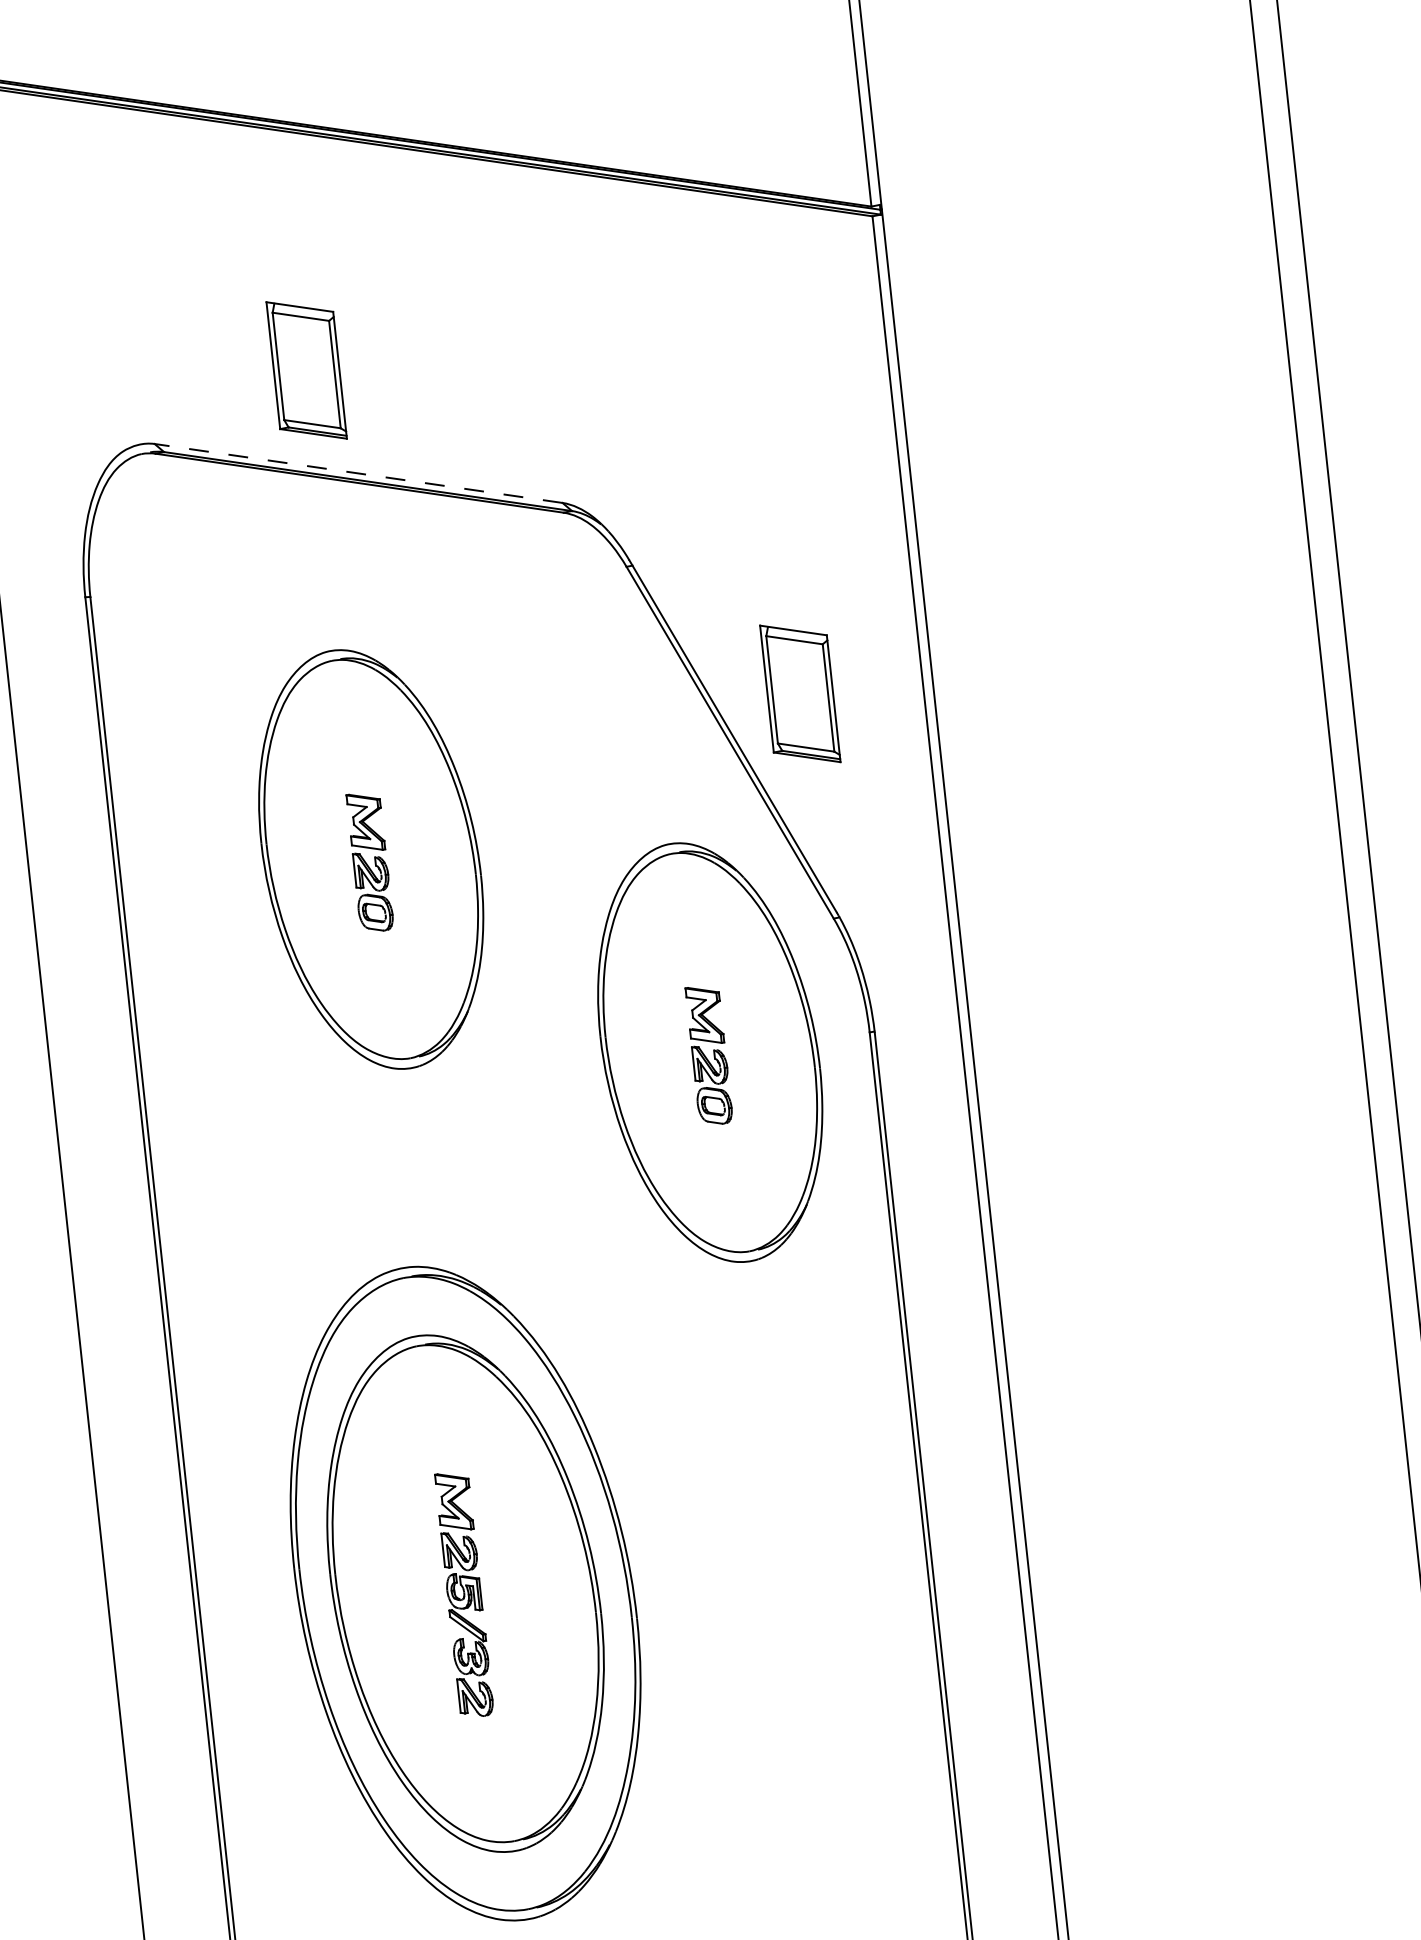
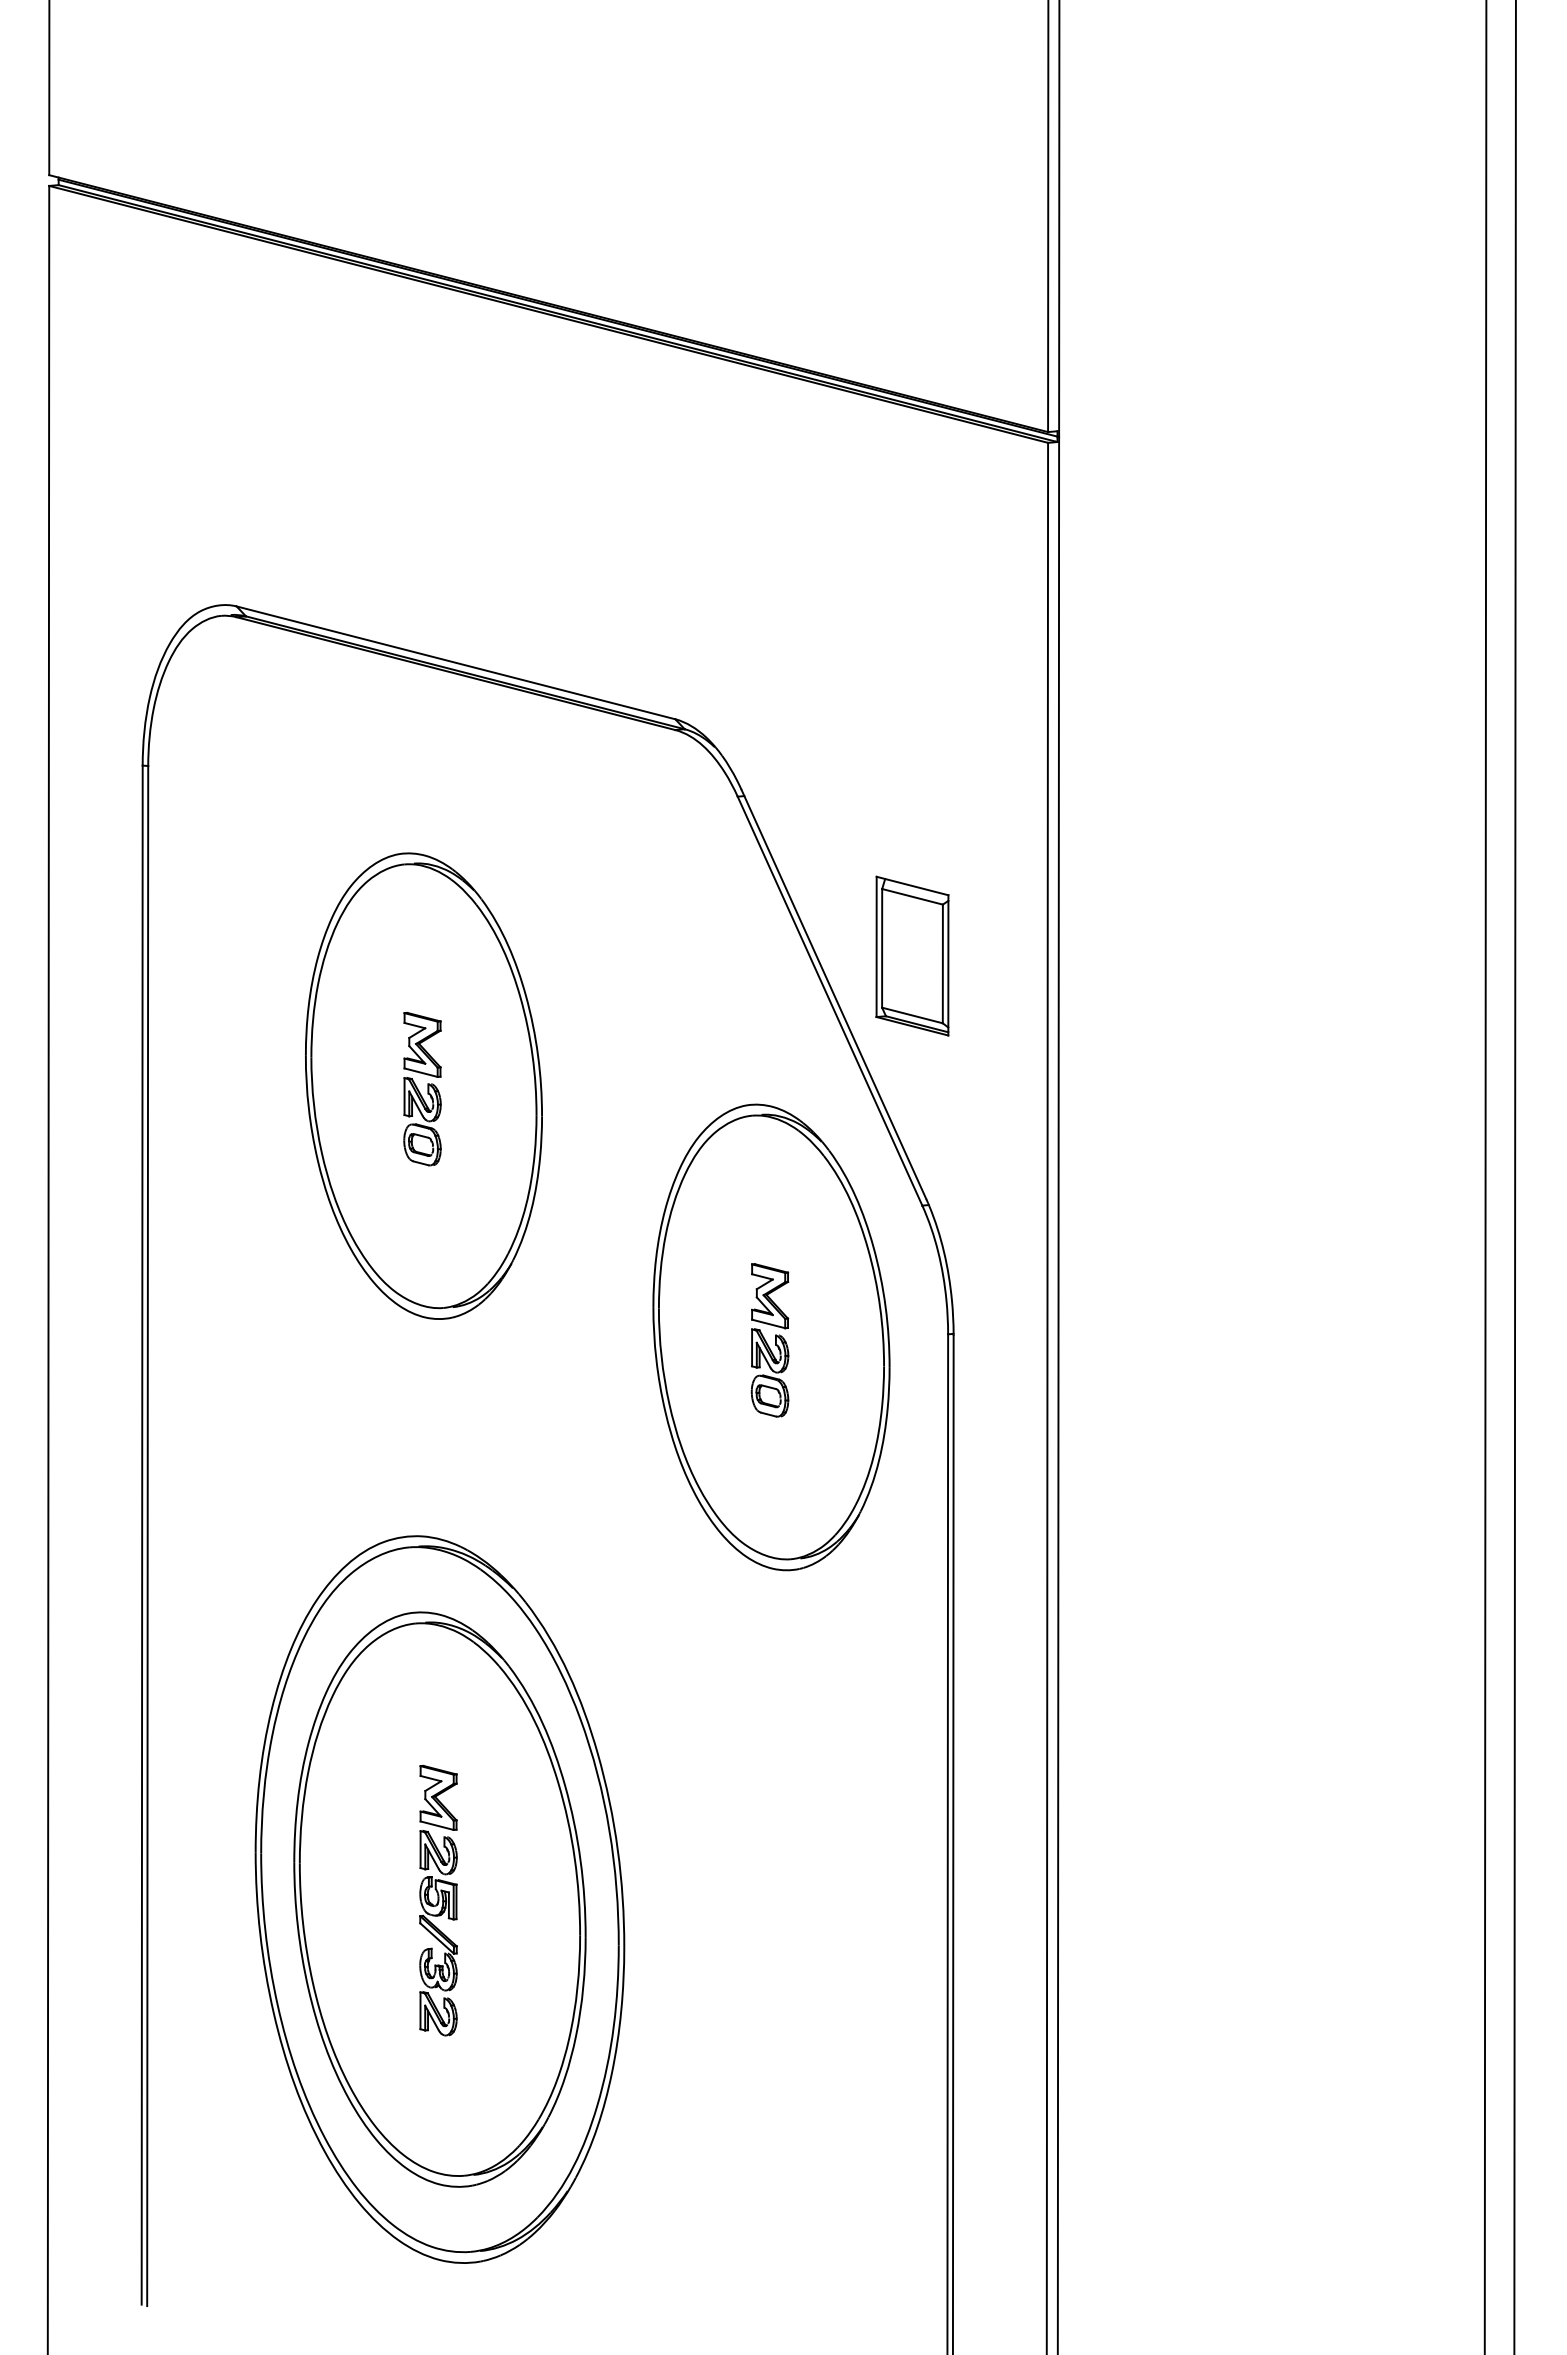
part: (306, 369) -> (411, 543), removed
line: (358, 473) -> (455, 662), dashed -> solid

